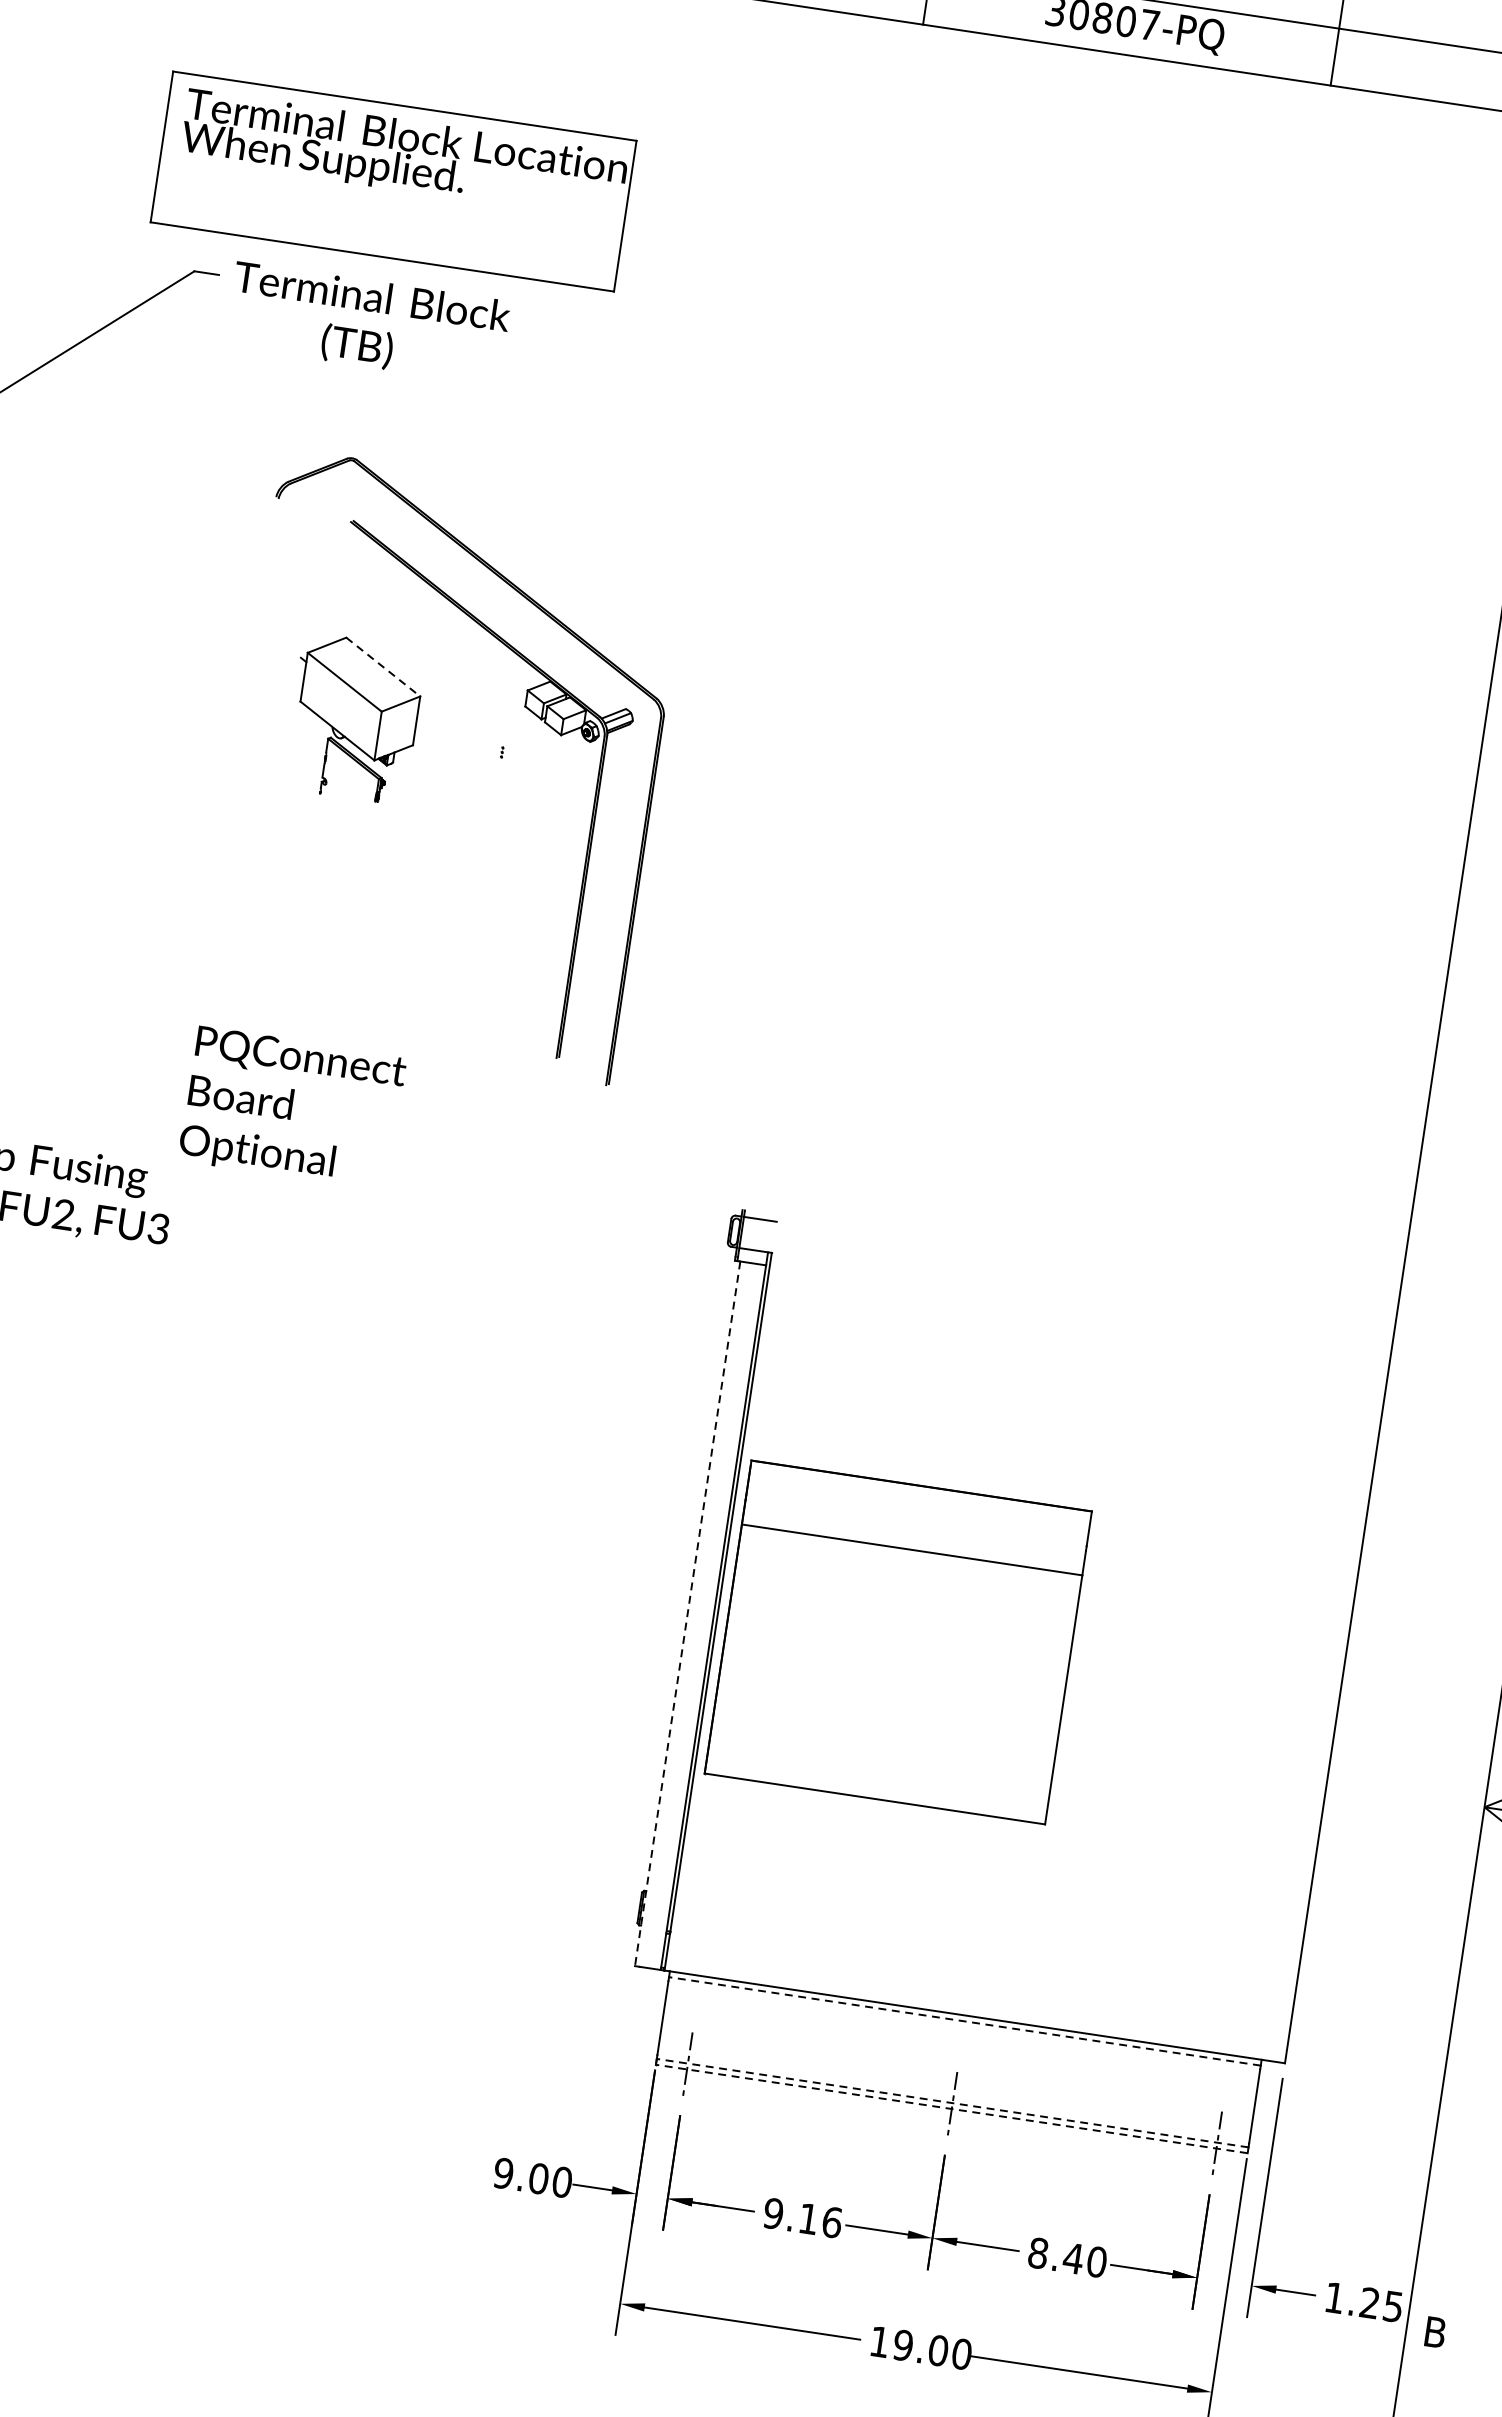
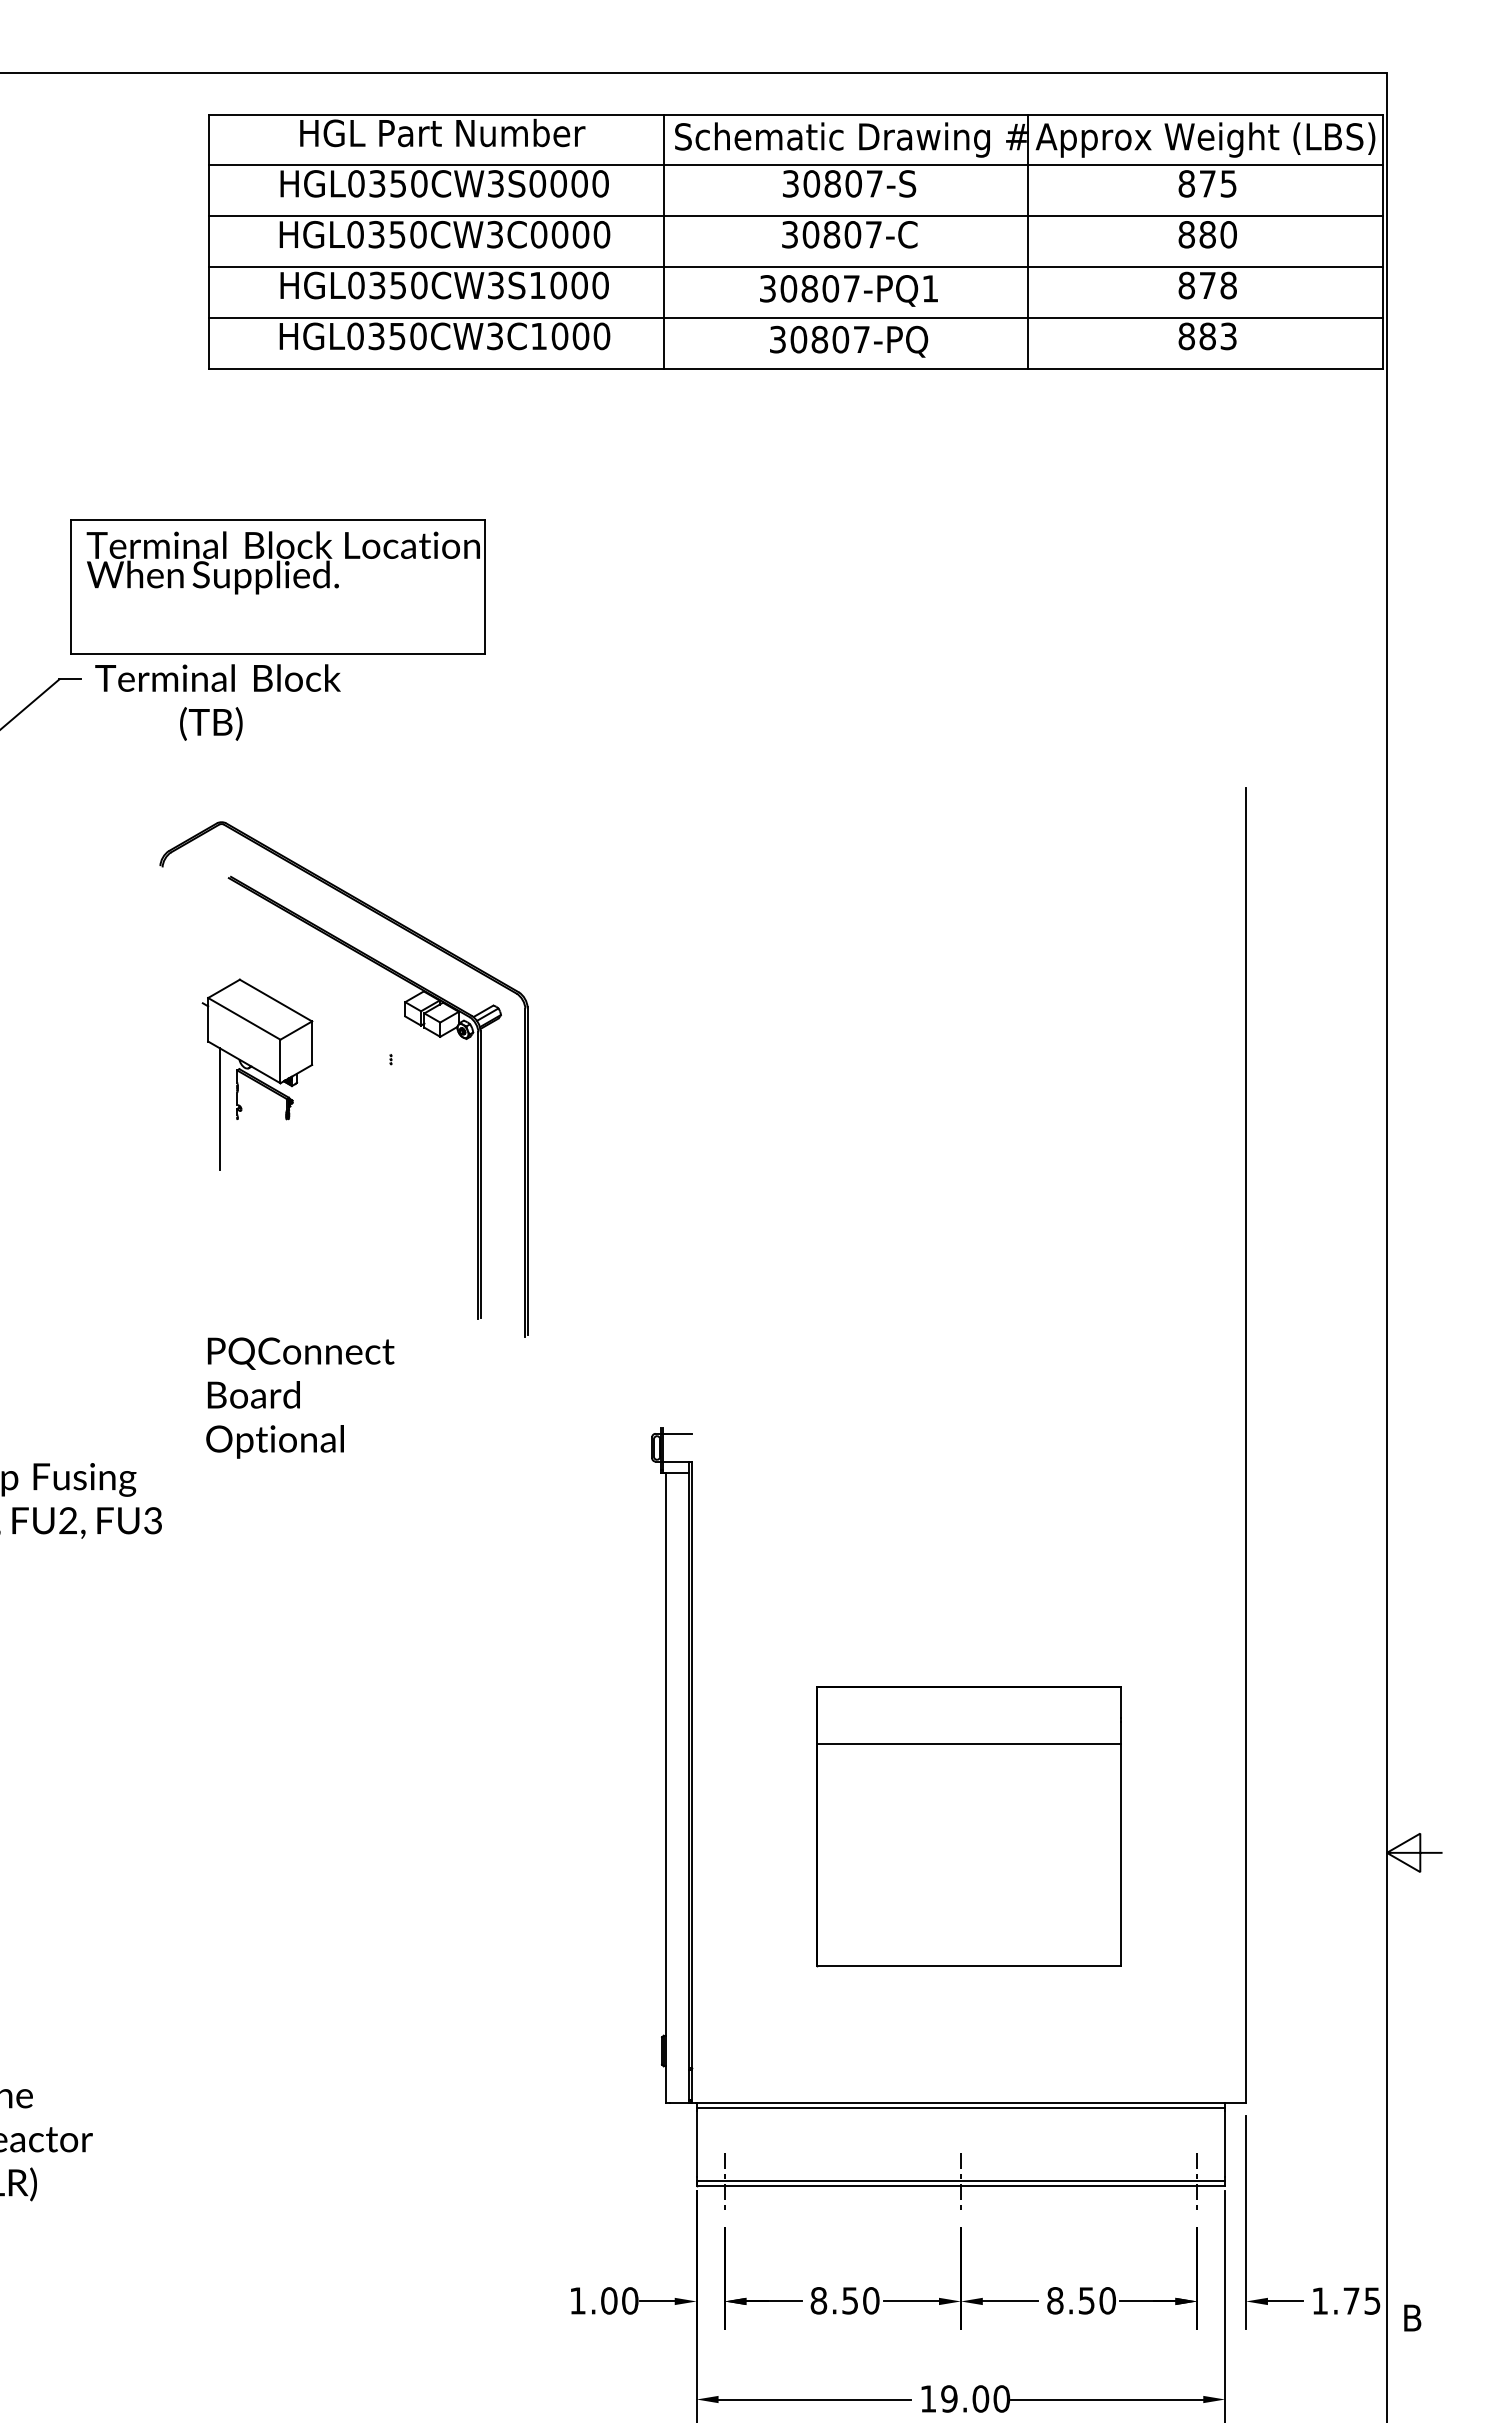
part: (393, 180) -> (277, 586), moved
line: (383, 667) -> (276, 1000), dashed -> solid
line: (301, 779) -> (219, 1109), added
text: (292, 1107) -> (300, 1397), moved
line: (687, 1613) -> (665, 1787), dashed -> solid
part: (897, 1642) -> (968, 1826), moved
line: (964, 2021) -> (960, 2107), dashed -> solid
line: (952, 2102) -> (960, 2180), dashed -> solid
line: (951, 2109) -> (960, 2186), dashed -> solid
text: (503, 2173) -> (577, 2300), 9.00 -> 1.00
text: (802, 2217) -> (844, 2300), 9.16 -> 8.50
text: (1073, 2258) -> (1086, 2300), 8.40 -> 8.50
text: (1369, 2302) -> (1351, 2300), 1.25 -> 1.75

